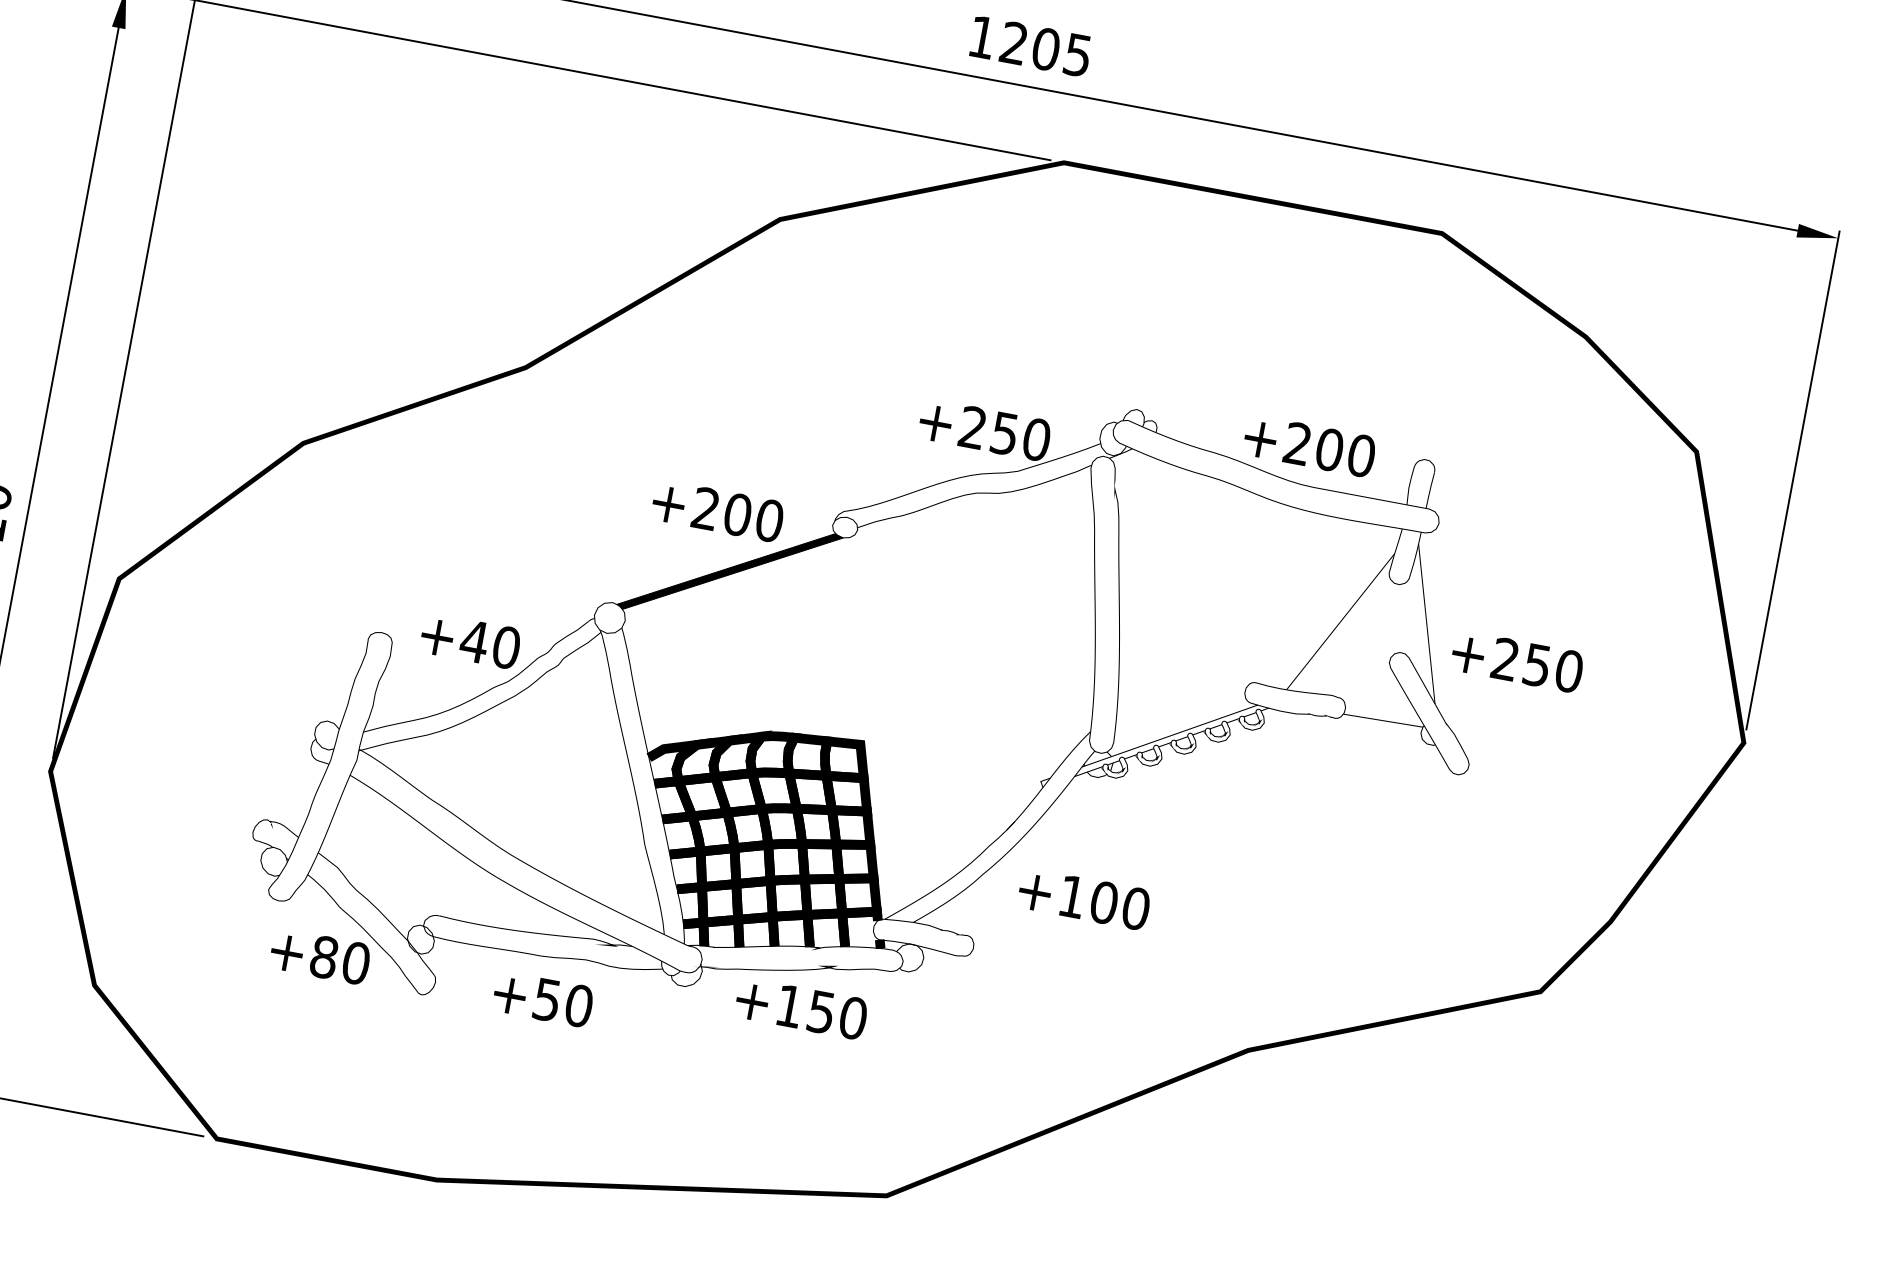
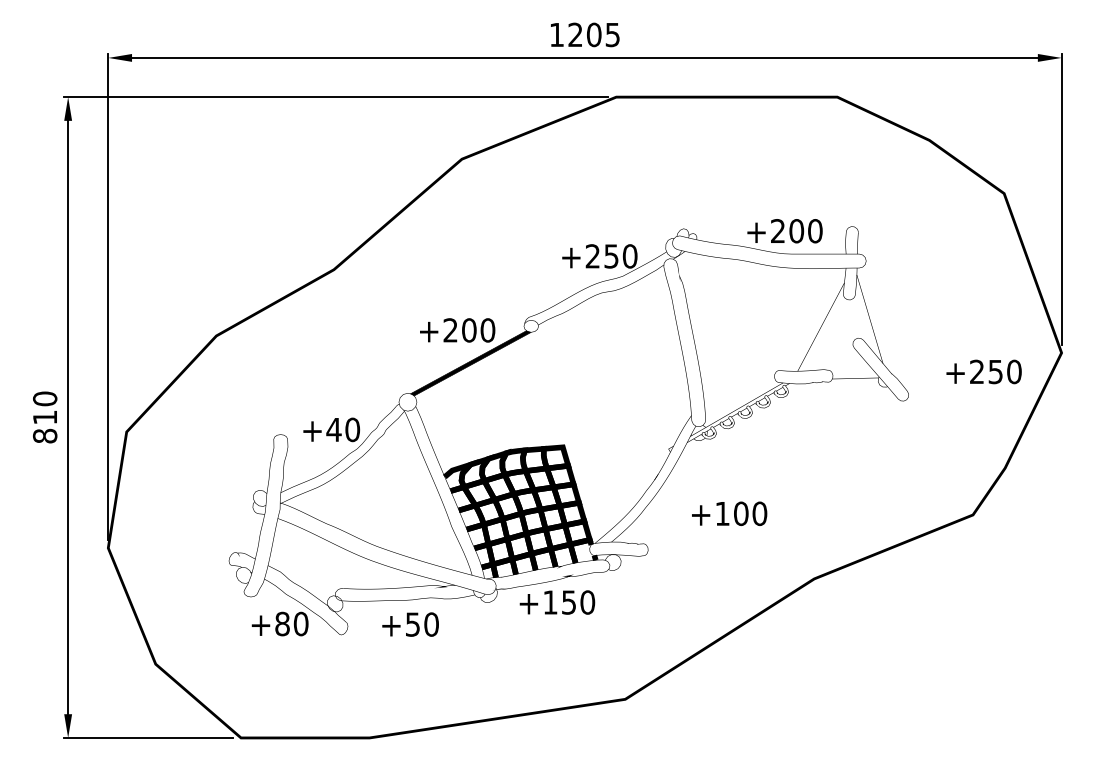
text: (1516, 660) -> (983, 371), moved
text: (1084, 898) -> (729, 513), moved

